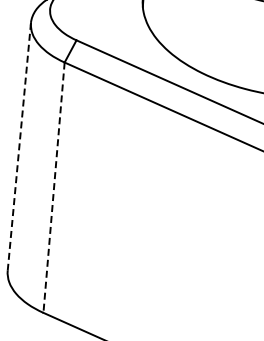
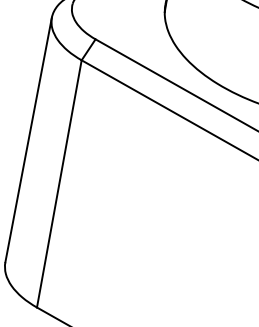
line: (19, 147) -> (28, 140), dashed -> solid
line: (54, 187) -> (59, 183), dashed -> solid

